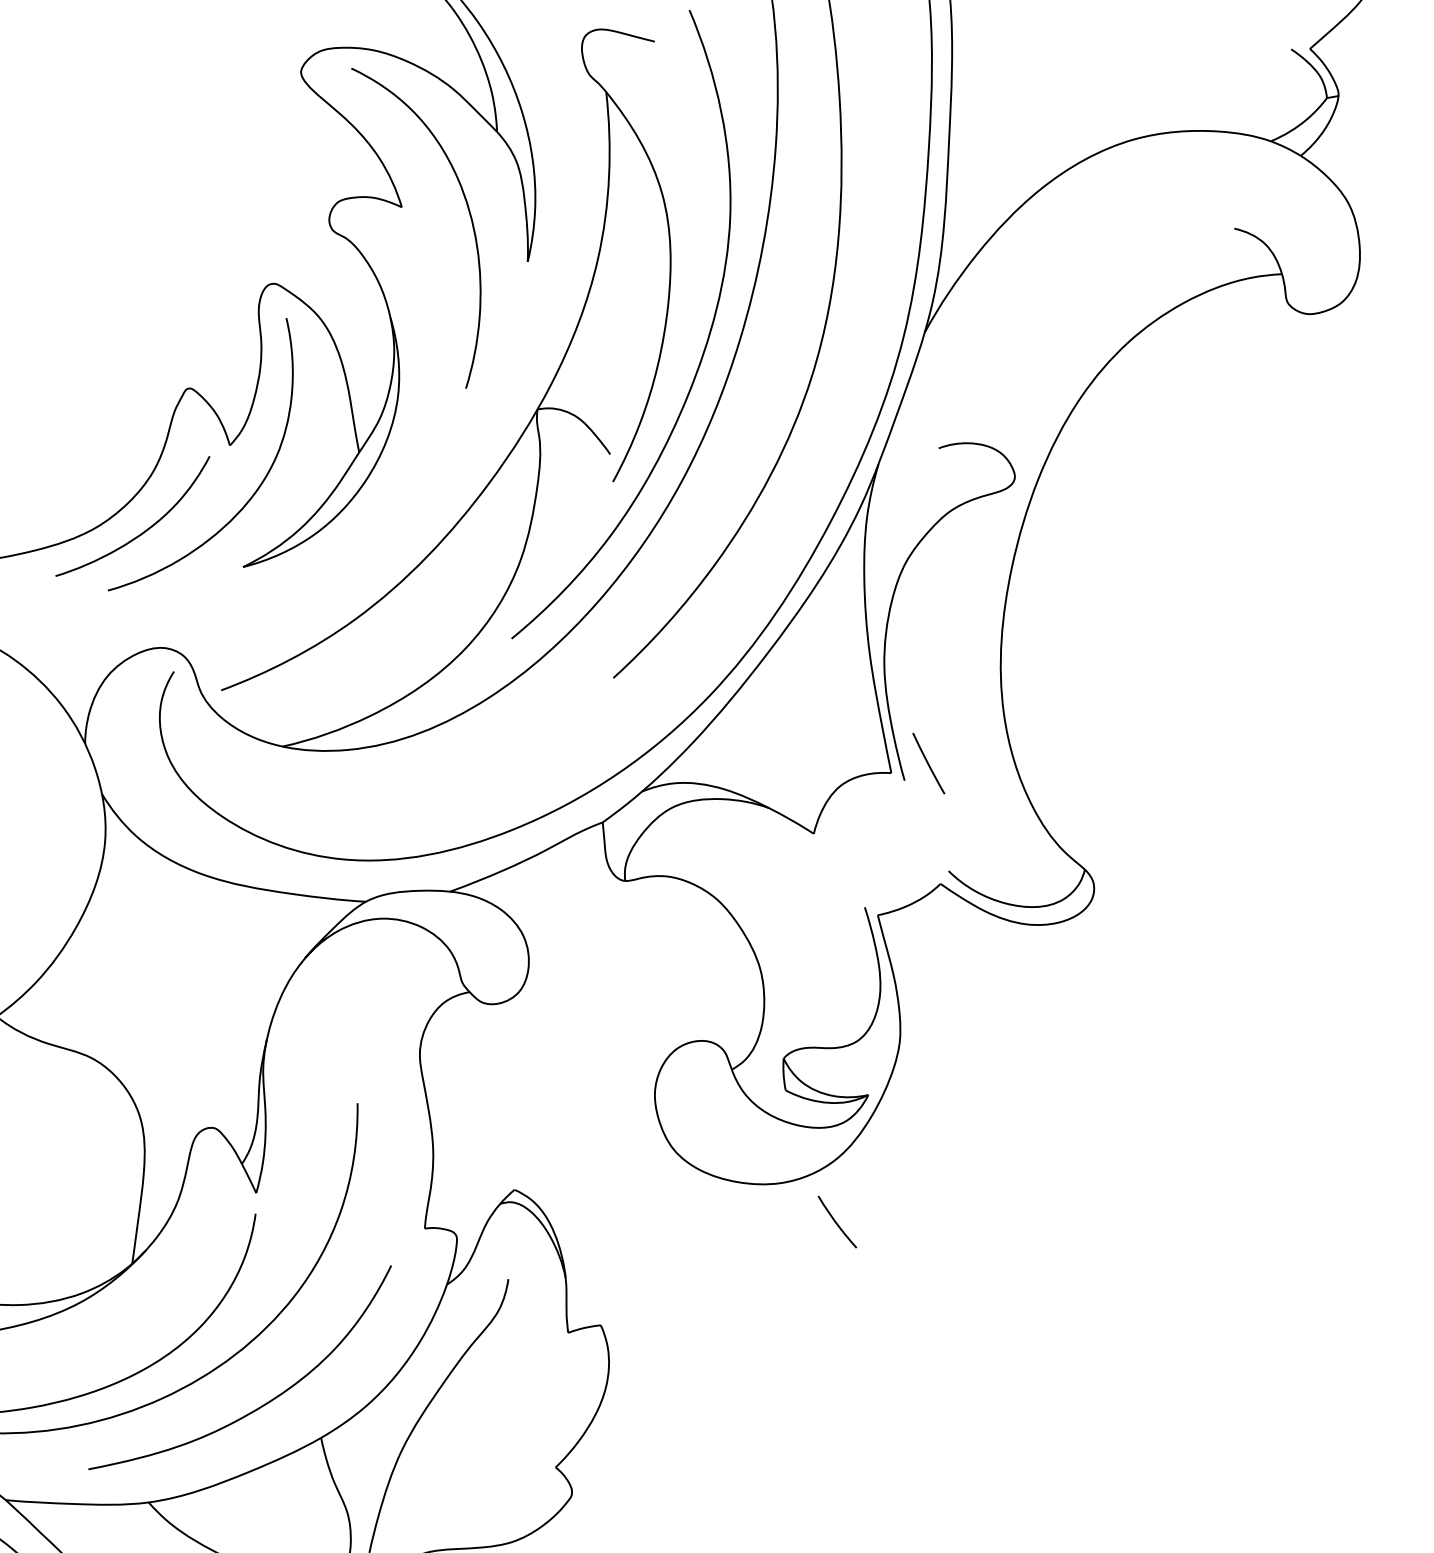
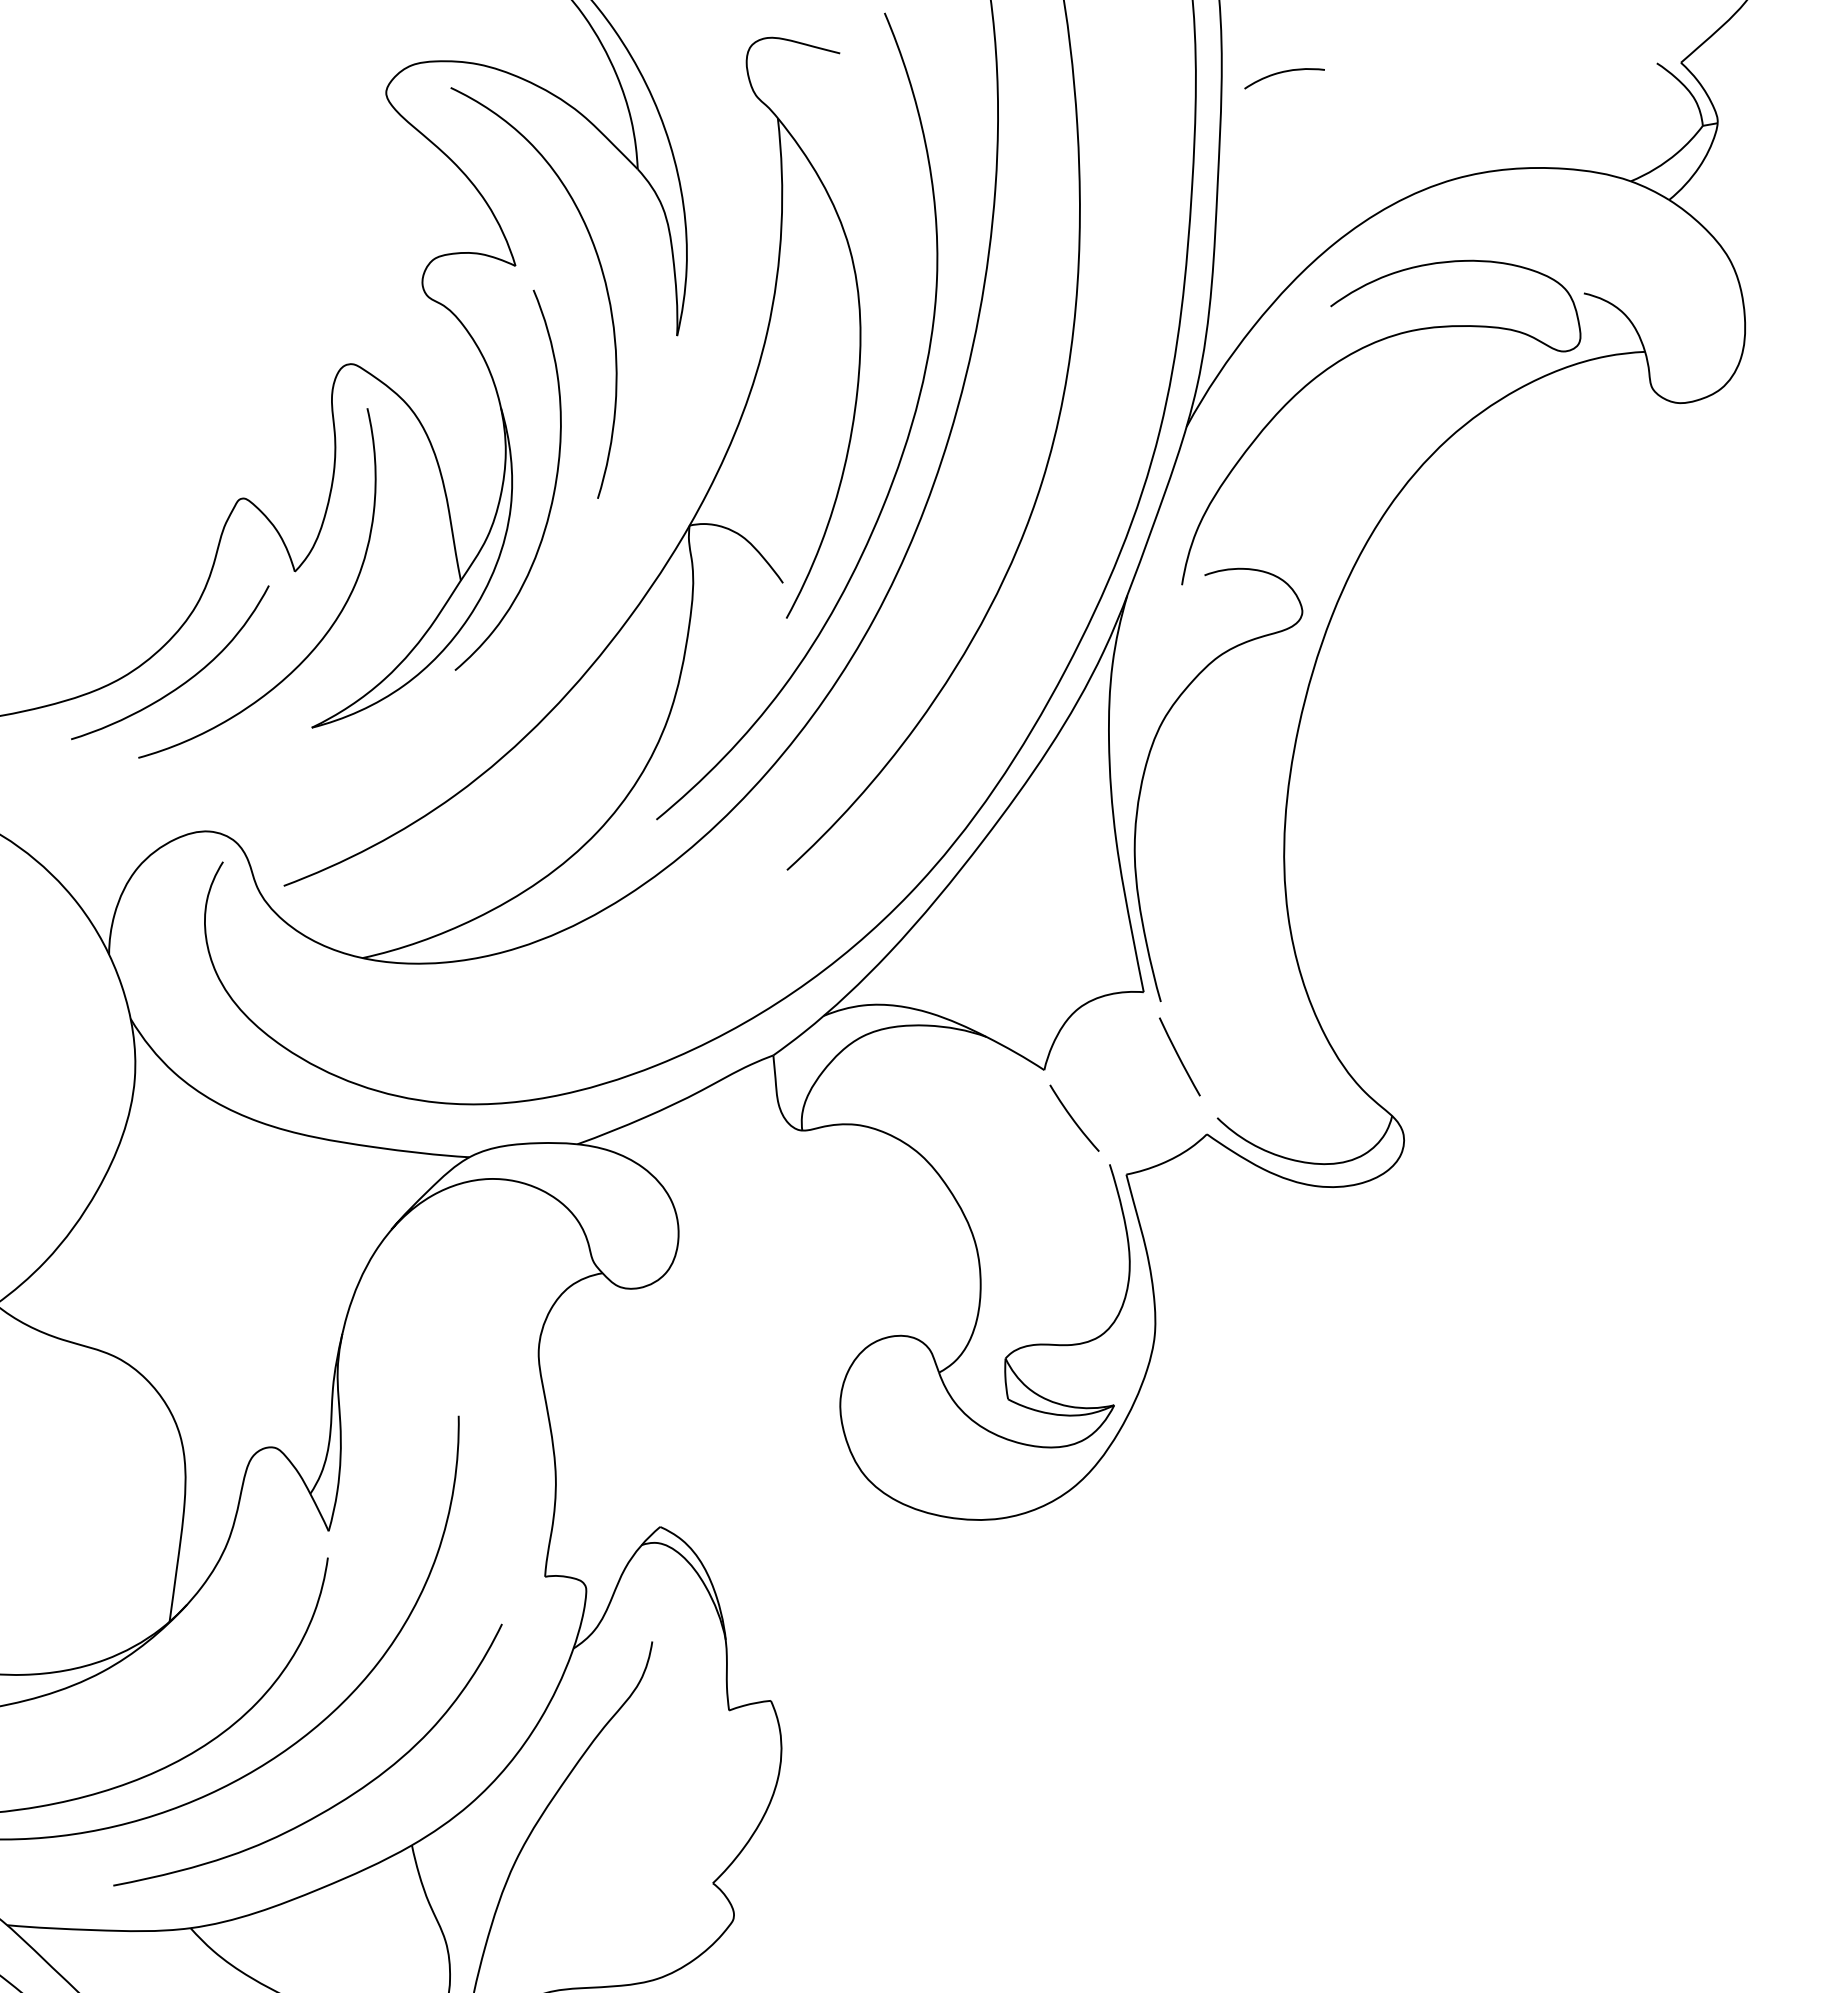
curve: (998, 57) -> (1281, 73), added
curve: (1047, 280) -> (1344, 359), added
curve: (431, 381) -> (553, 489), added
line: (928, 763) -> (1179, 1056), moved
curve: (836, 1222) -> (1073, 1118), moved

